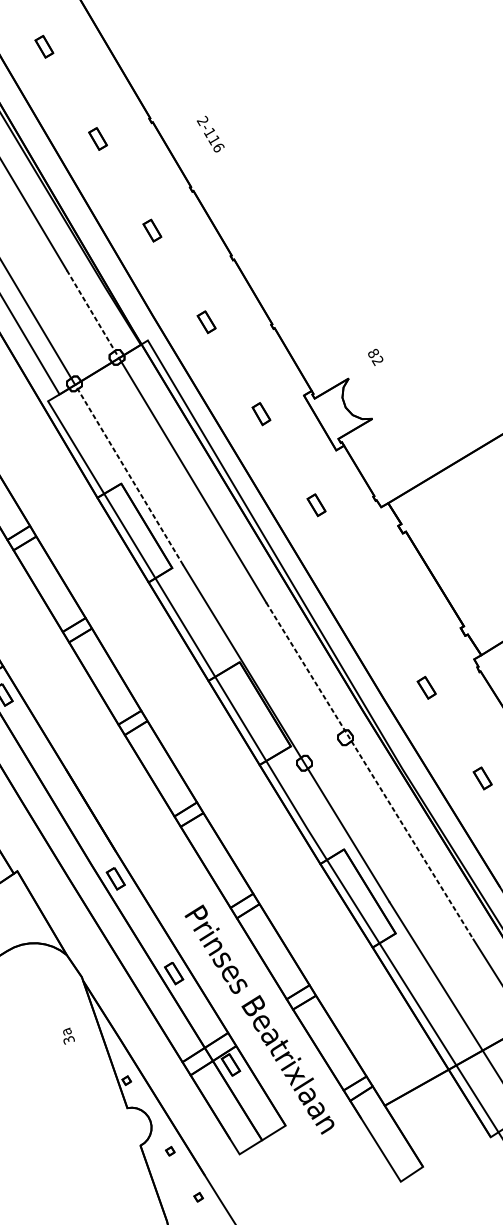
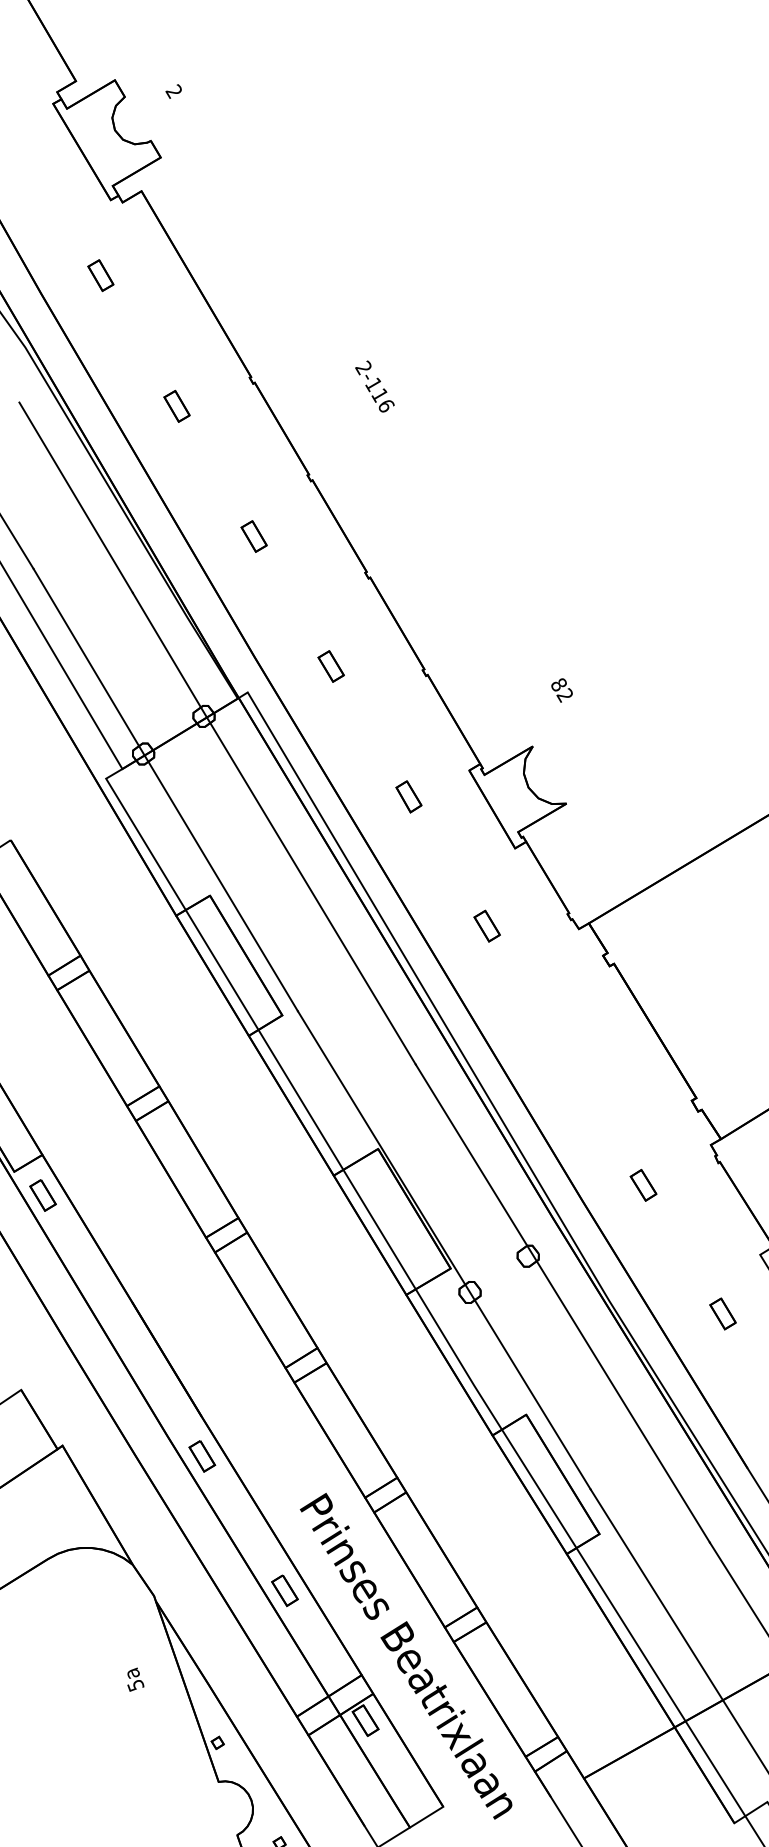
text: (210, 134) -> (374, 386), moved
line: (93, 314) -> (170, 655), dashed -> solid
text: (375, 357) -> (561, 690), moved
line: (129, 474) -> (221, 882), dashed -> solid
line: (369, 771) -> (562, 1303), dashed -> solid
text: (68, 1040) -> (134, 1685), 3a -> 5a

